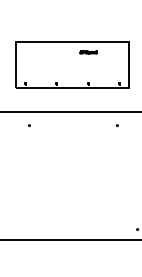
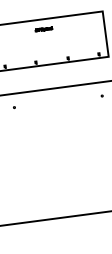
part: (88, 52) -> (43, 29), moved

